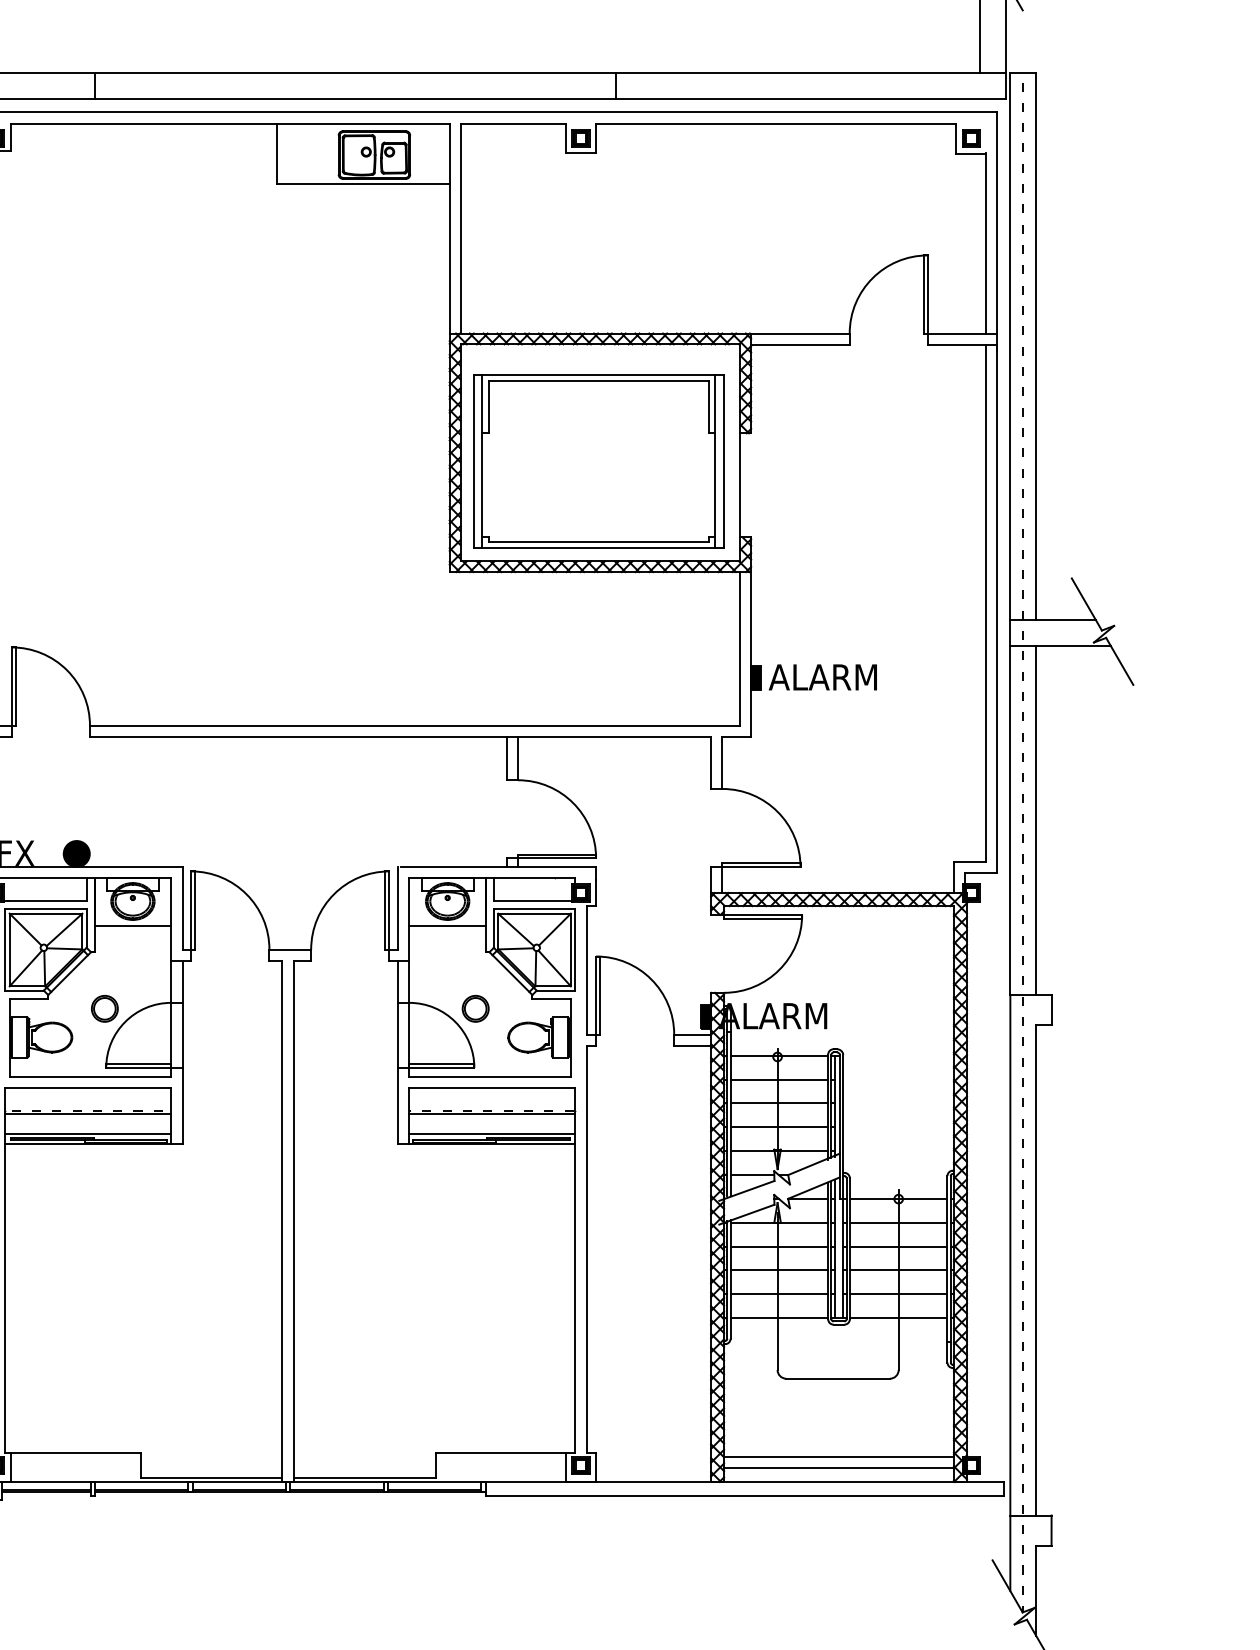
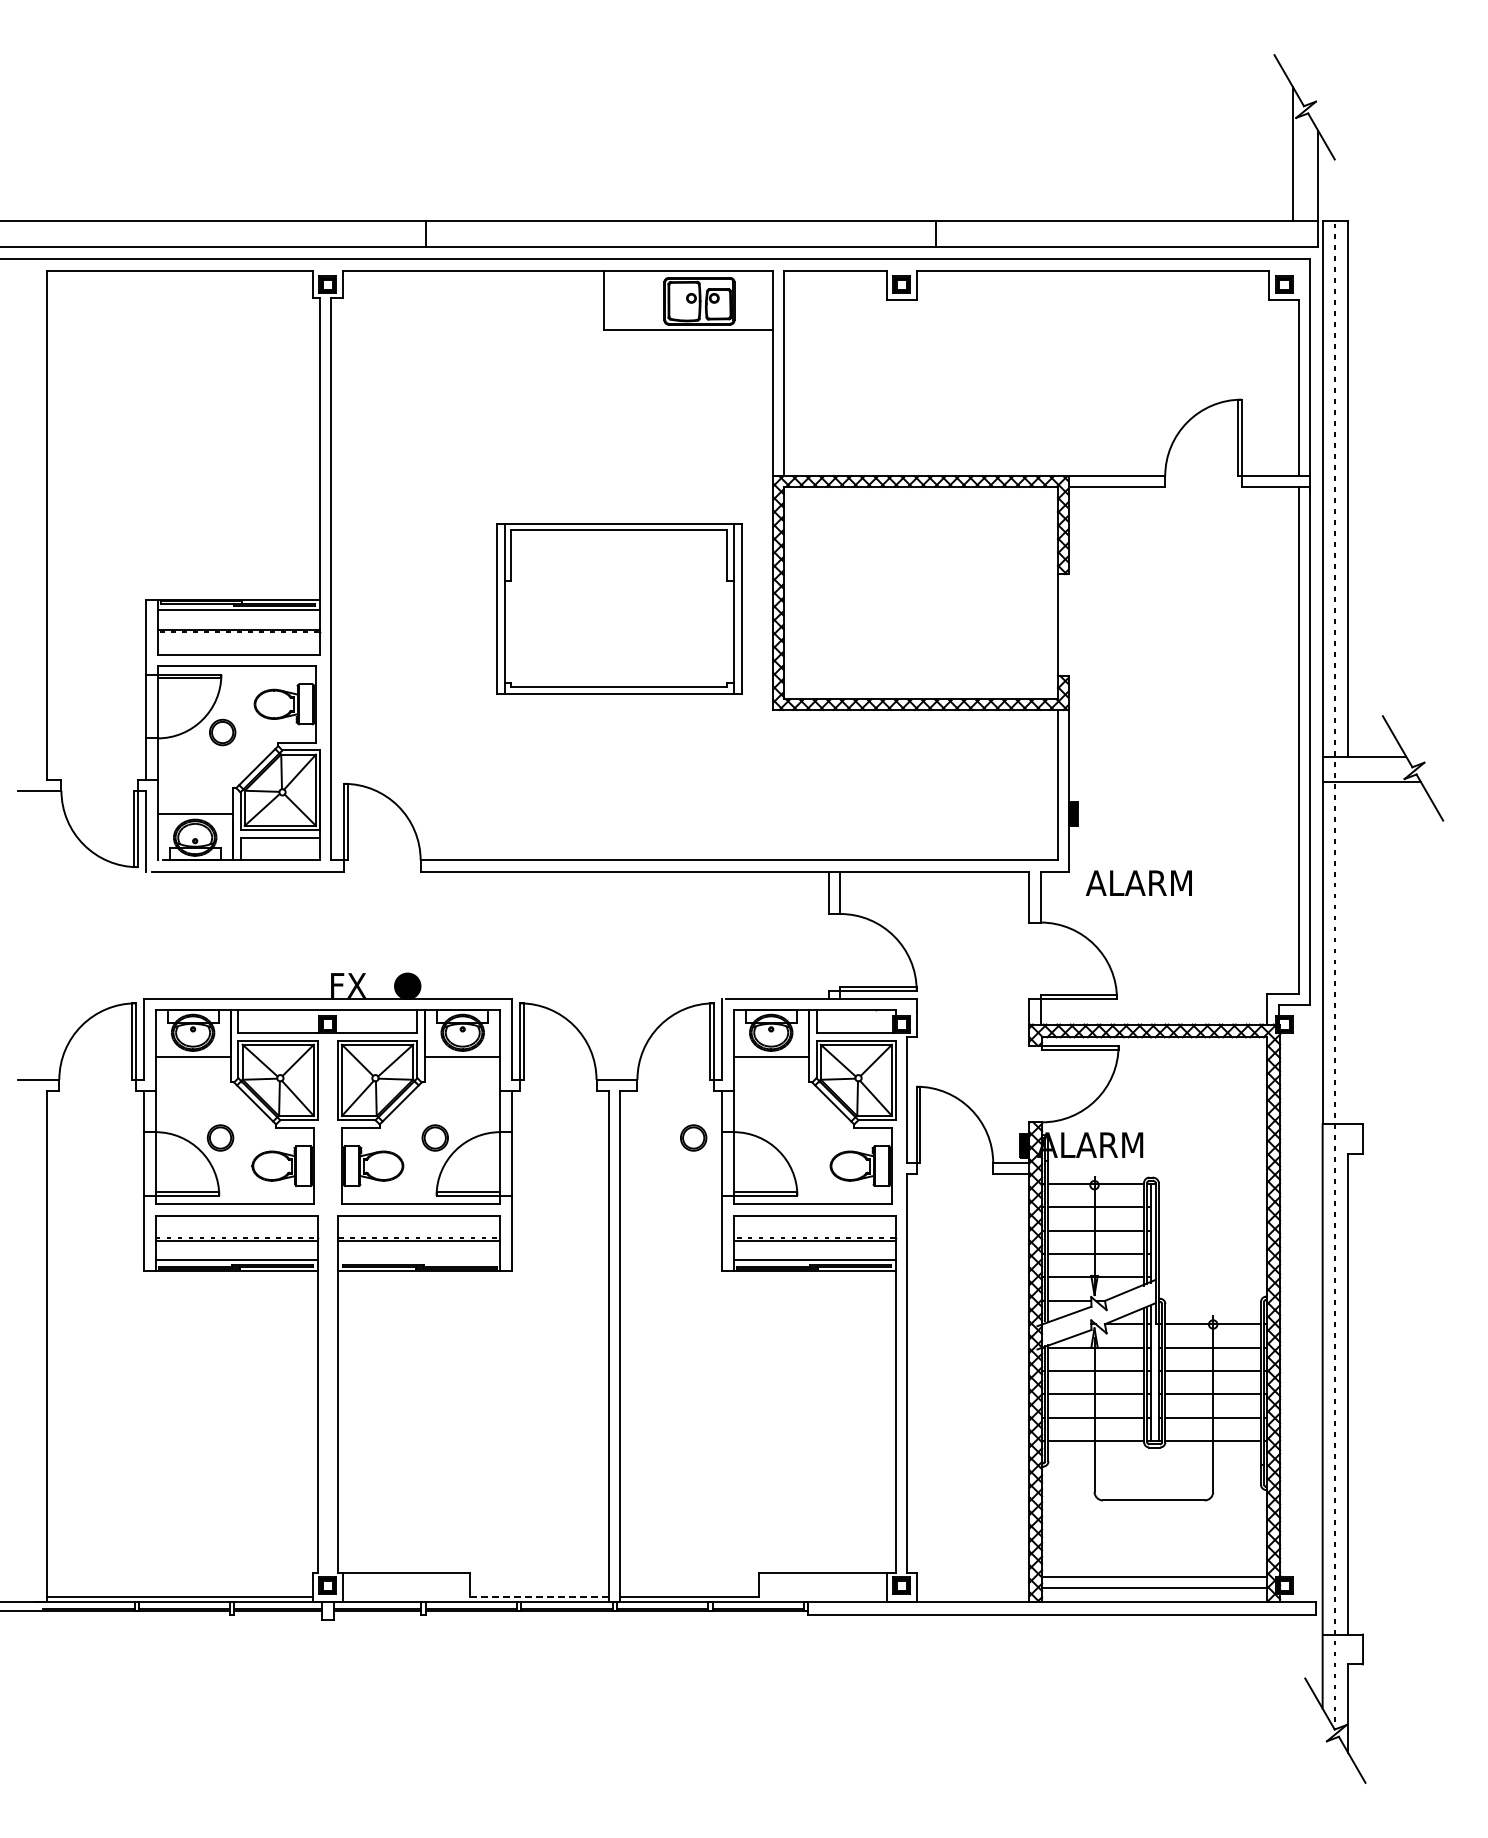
part: (598, 461) -> (619, 608), moved
text: (822, 676) -> (1138, 882), moved
line: (1036, 820) -> (1348, 953), removed
part: (475, 1008) -> (693, 1137), moved
line: (87, 1133) -> (418, 1260), removed
line: (212, 1477) -> (540, 1597), solid -> dashed

